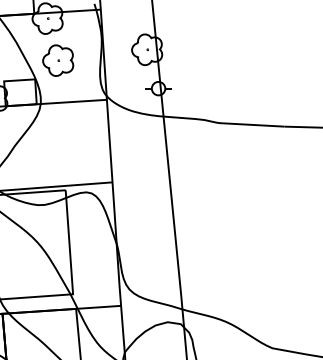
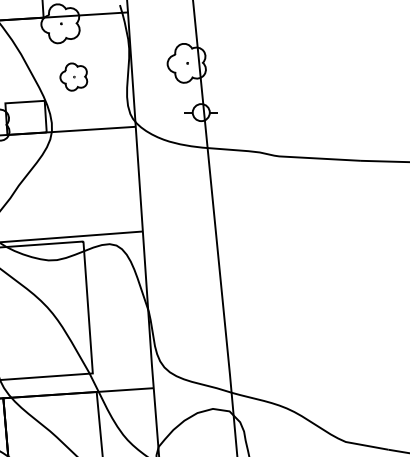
part: (57, 60) -> (73, 76), size x0.7

